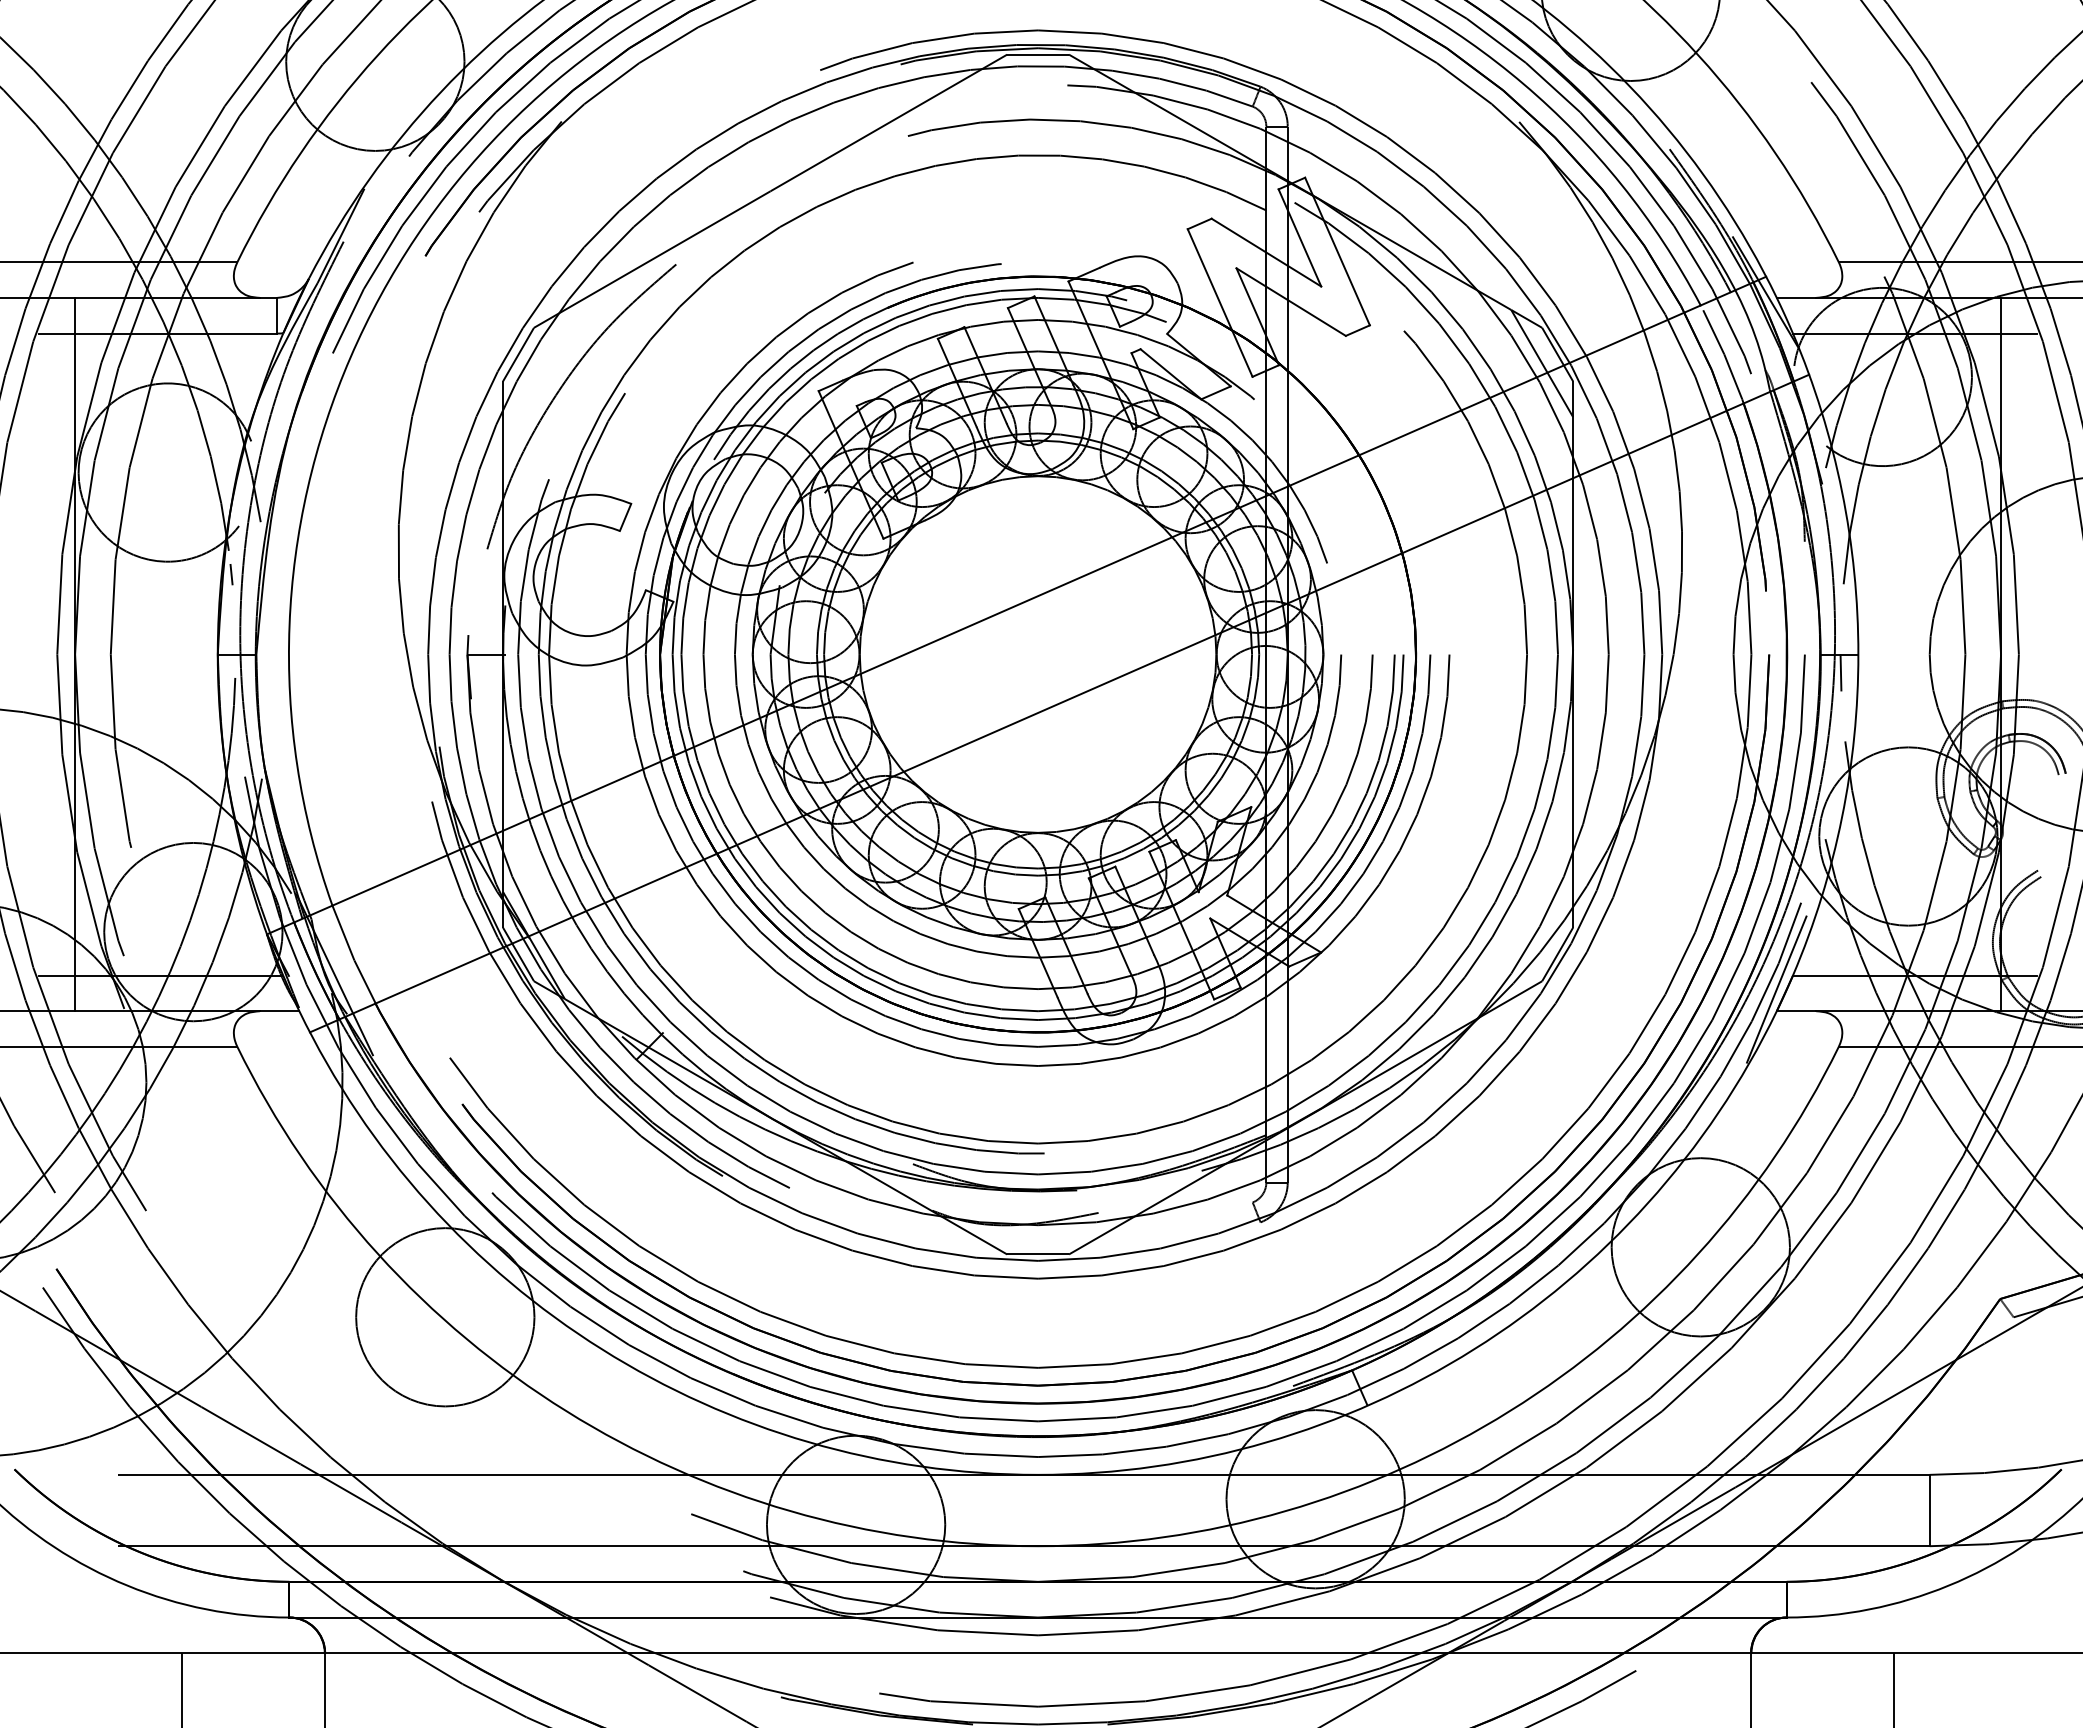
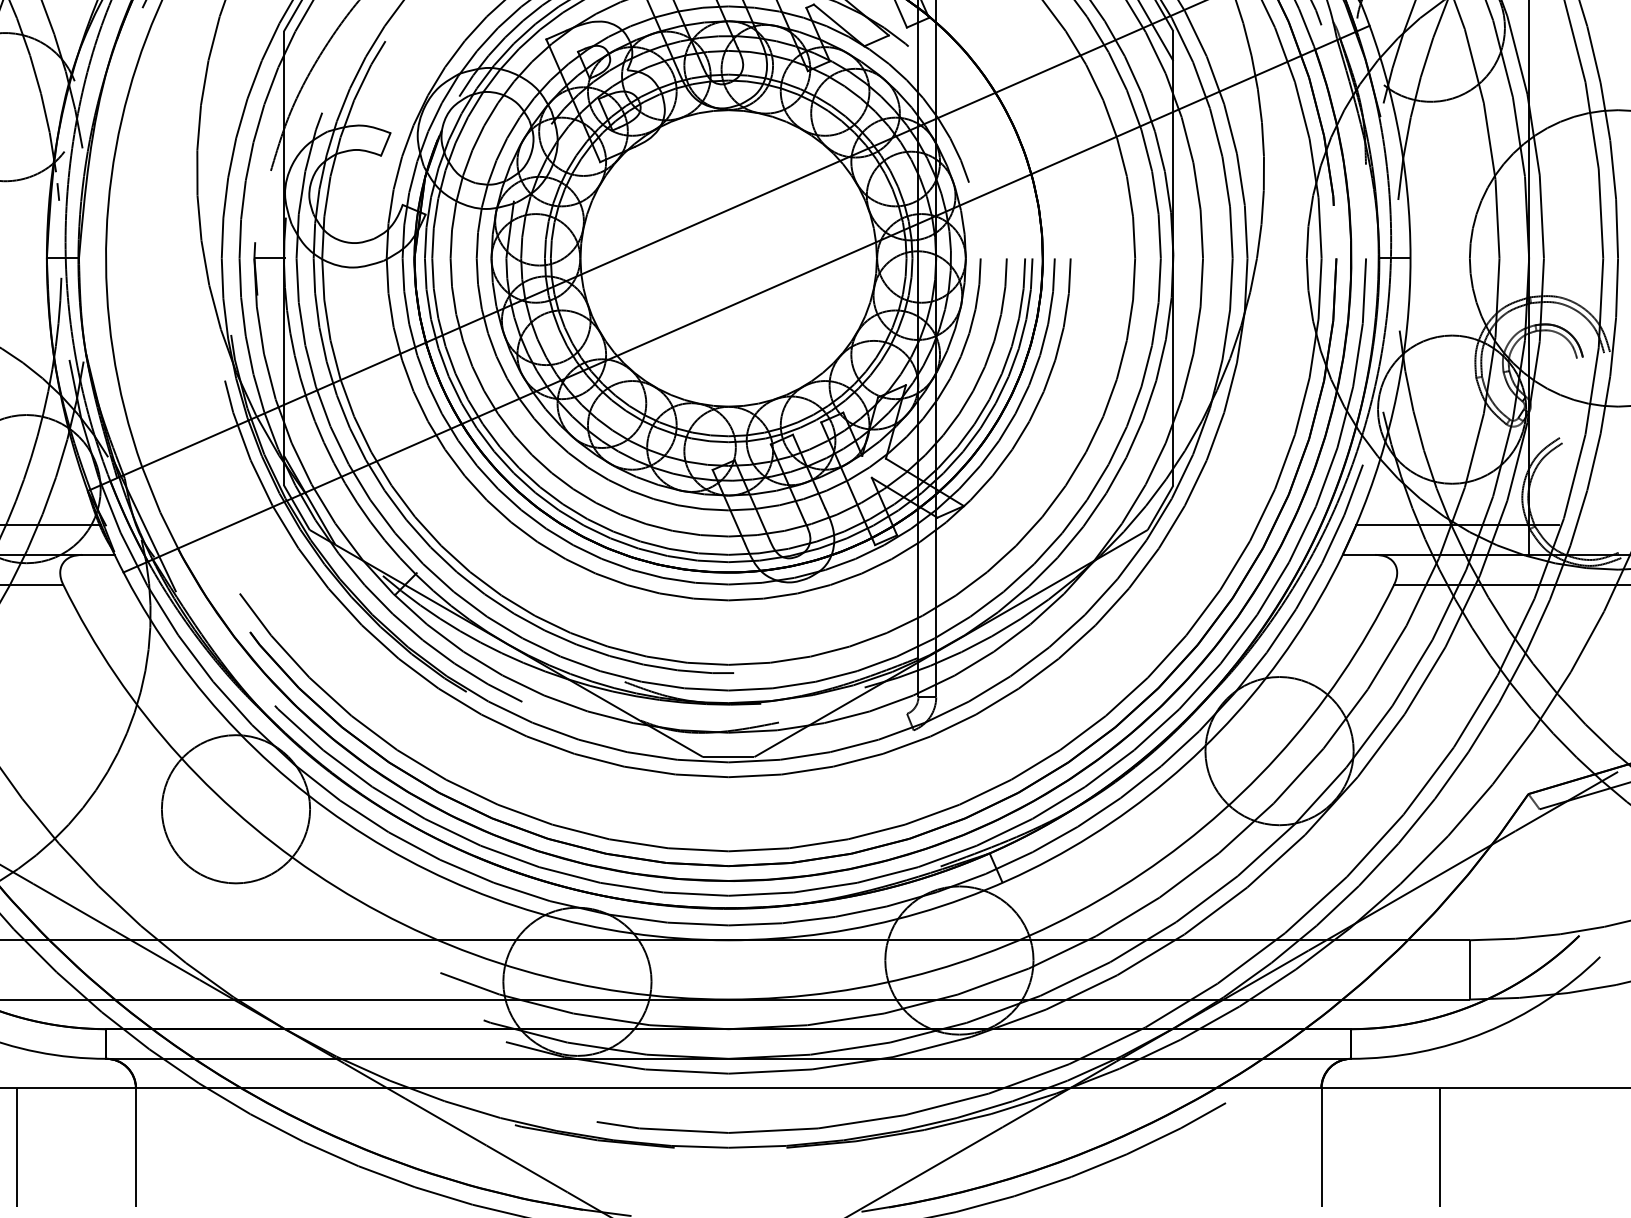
line: (1840, 672) -> (1395, 273), removed
line: (1776, 989) -> (1342, 536), removed

